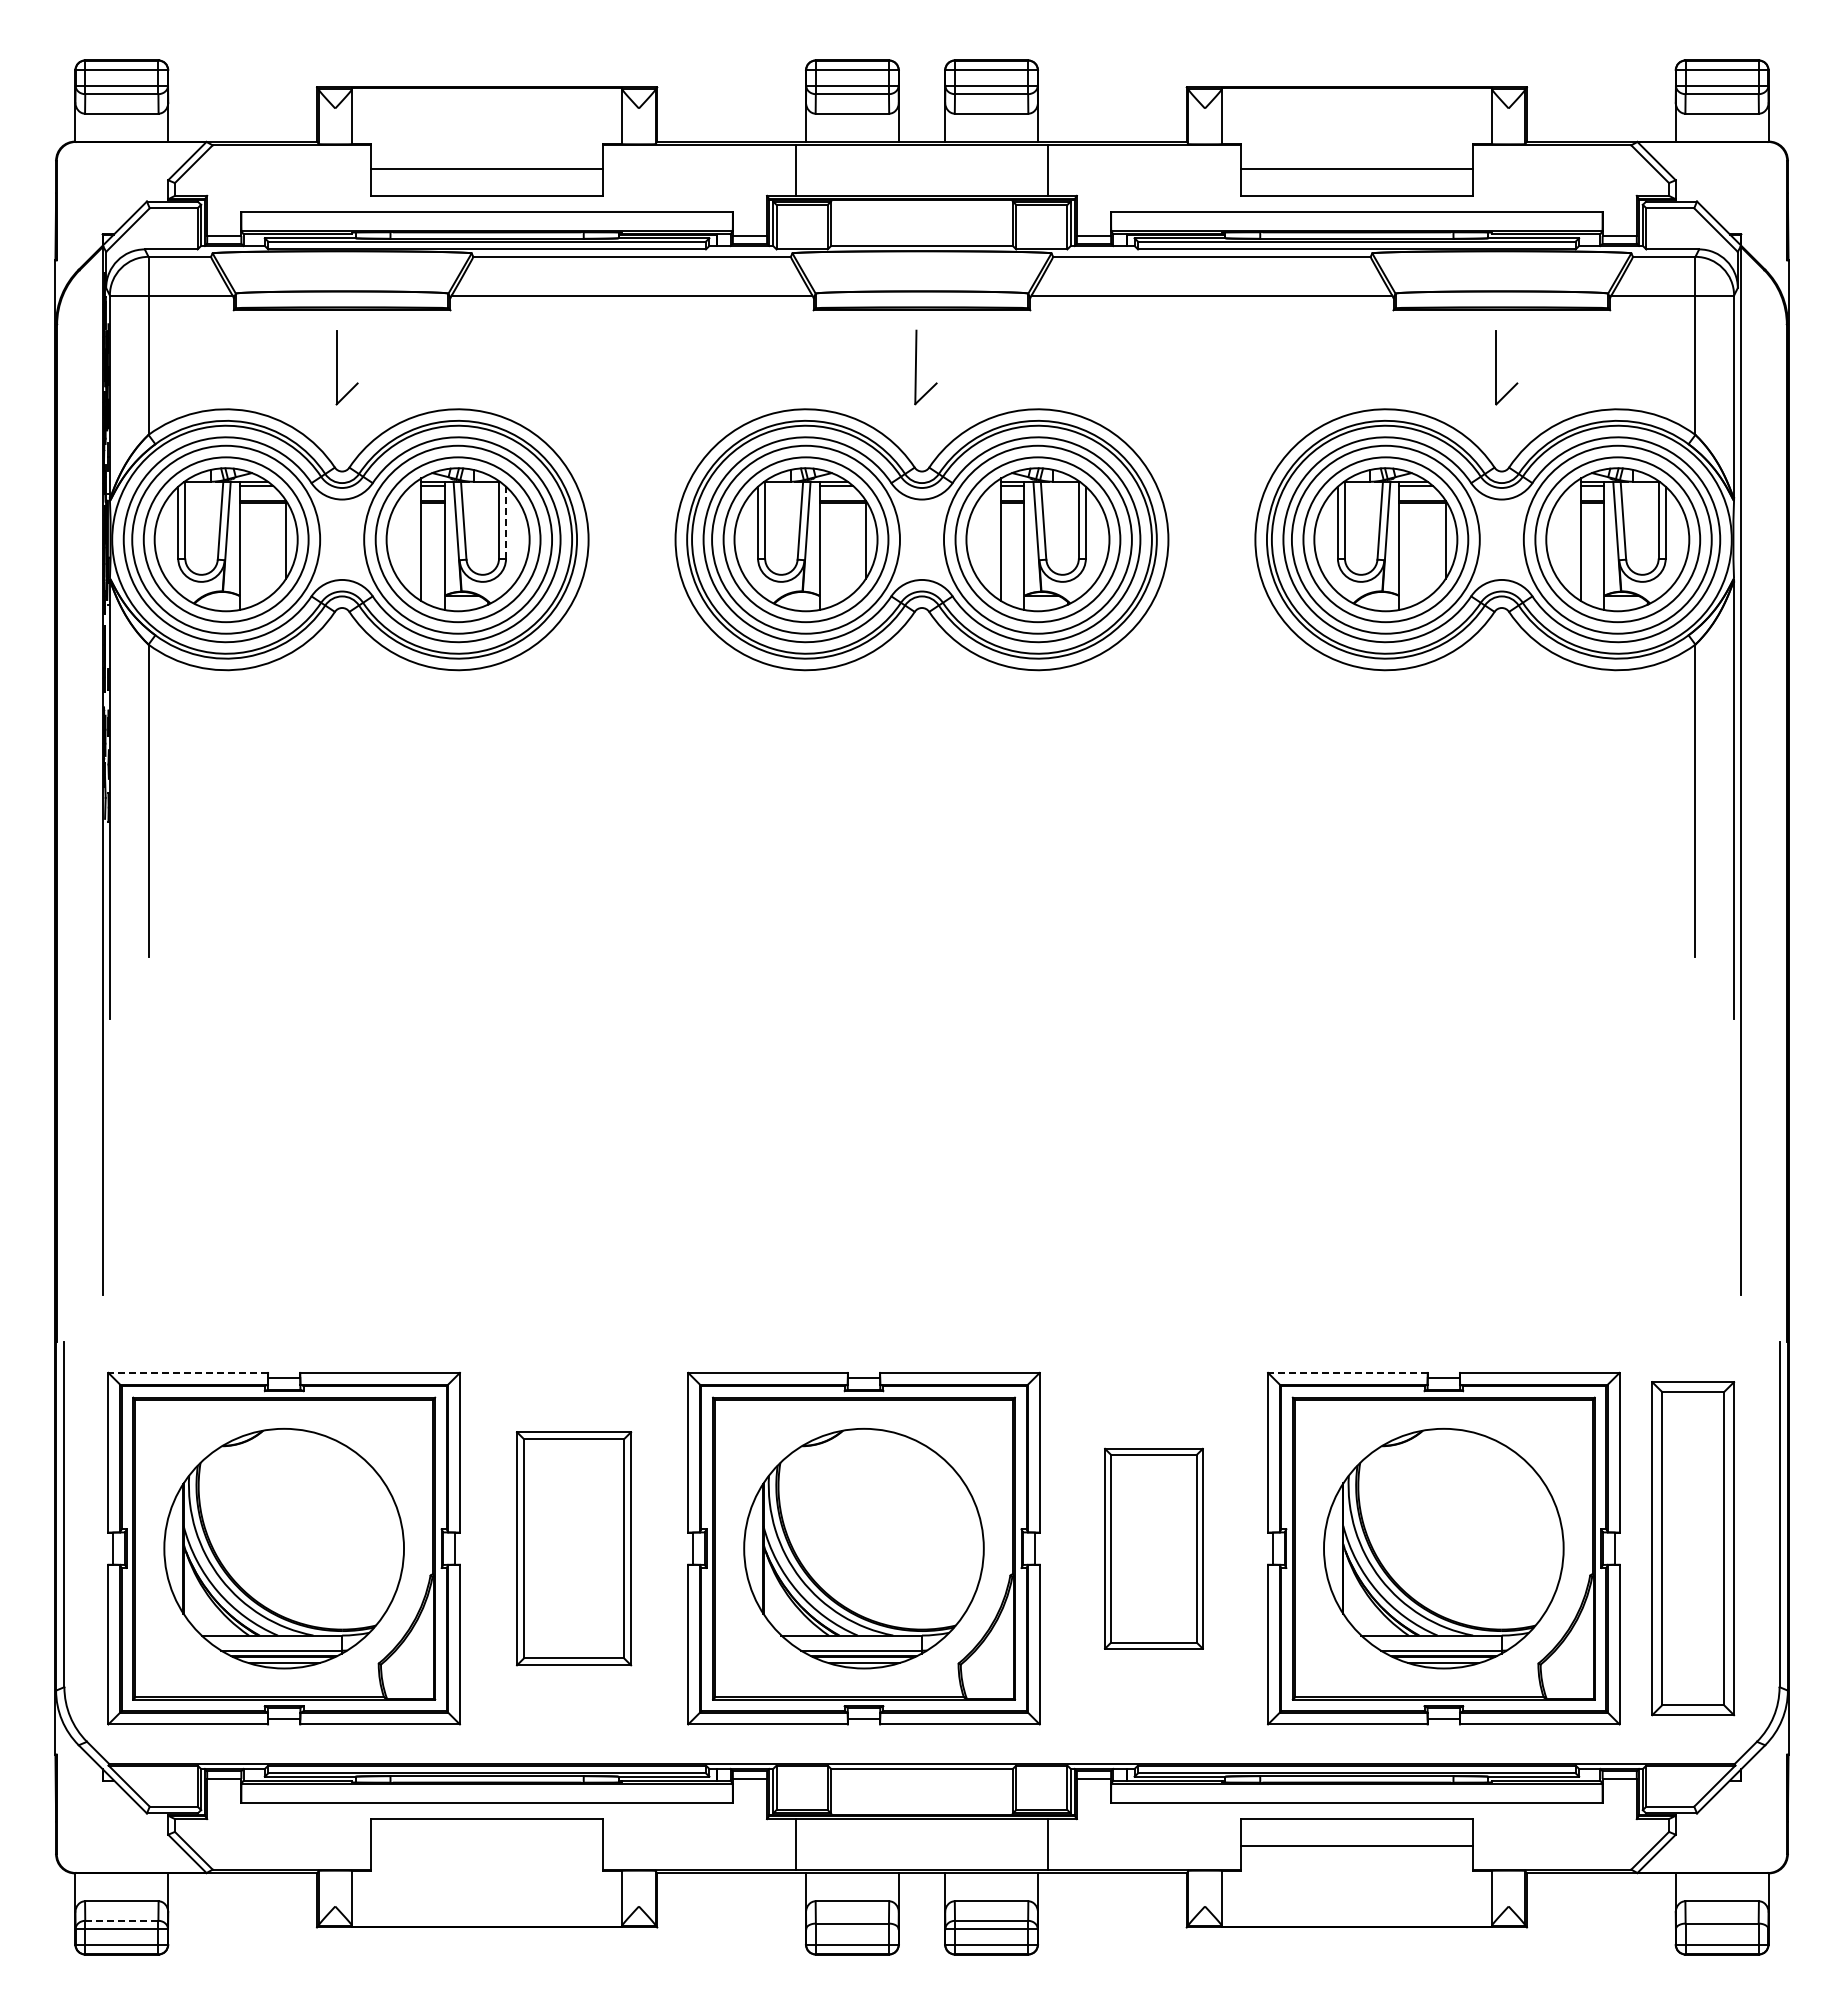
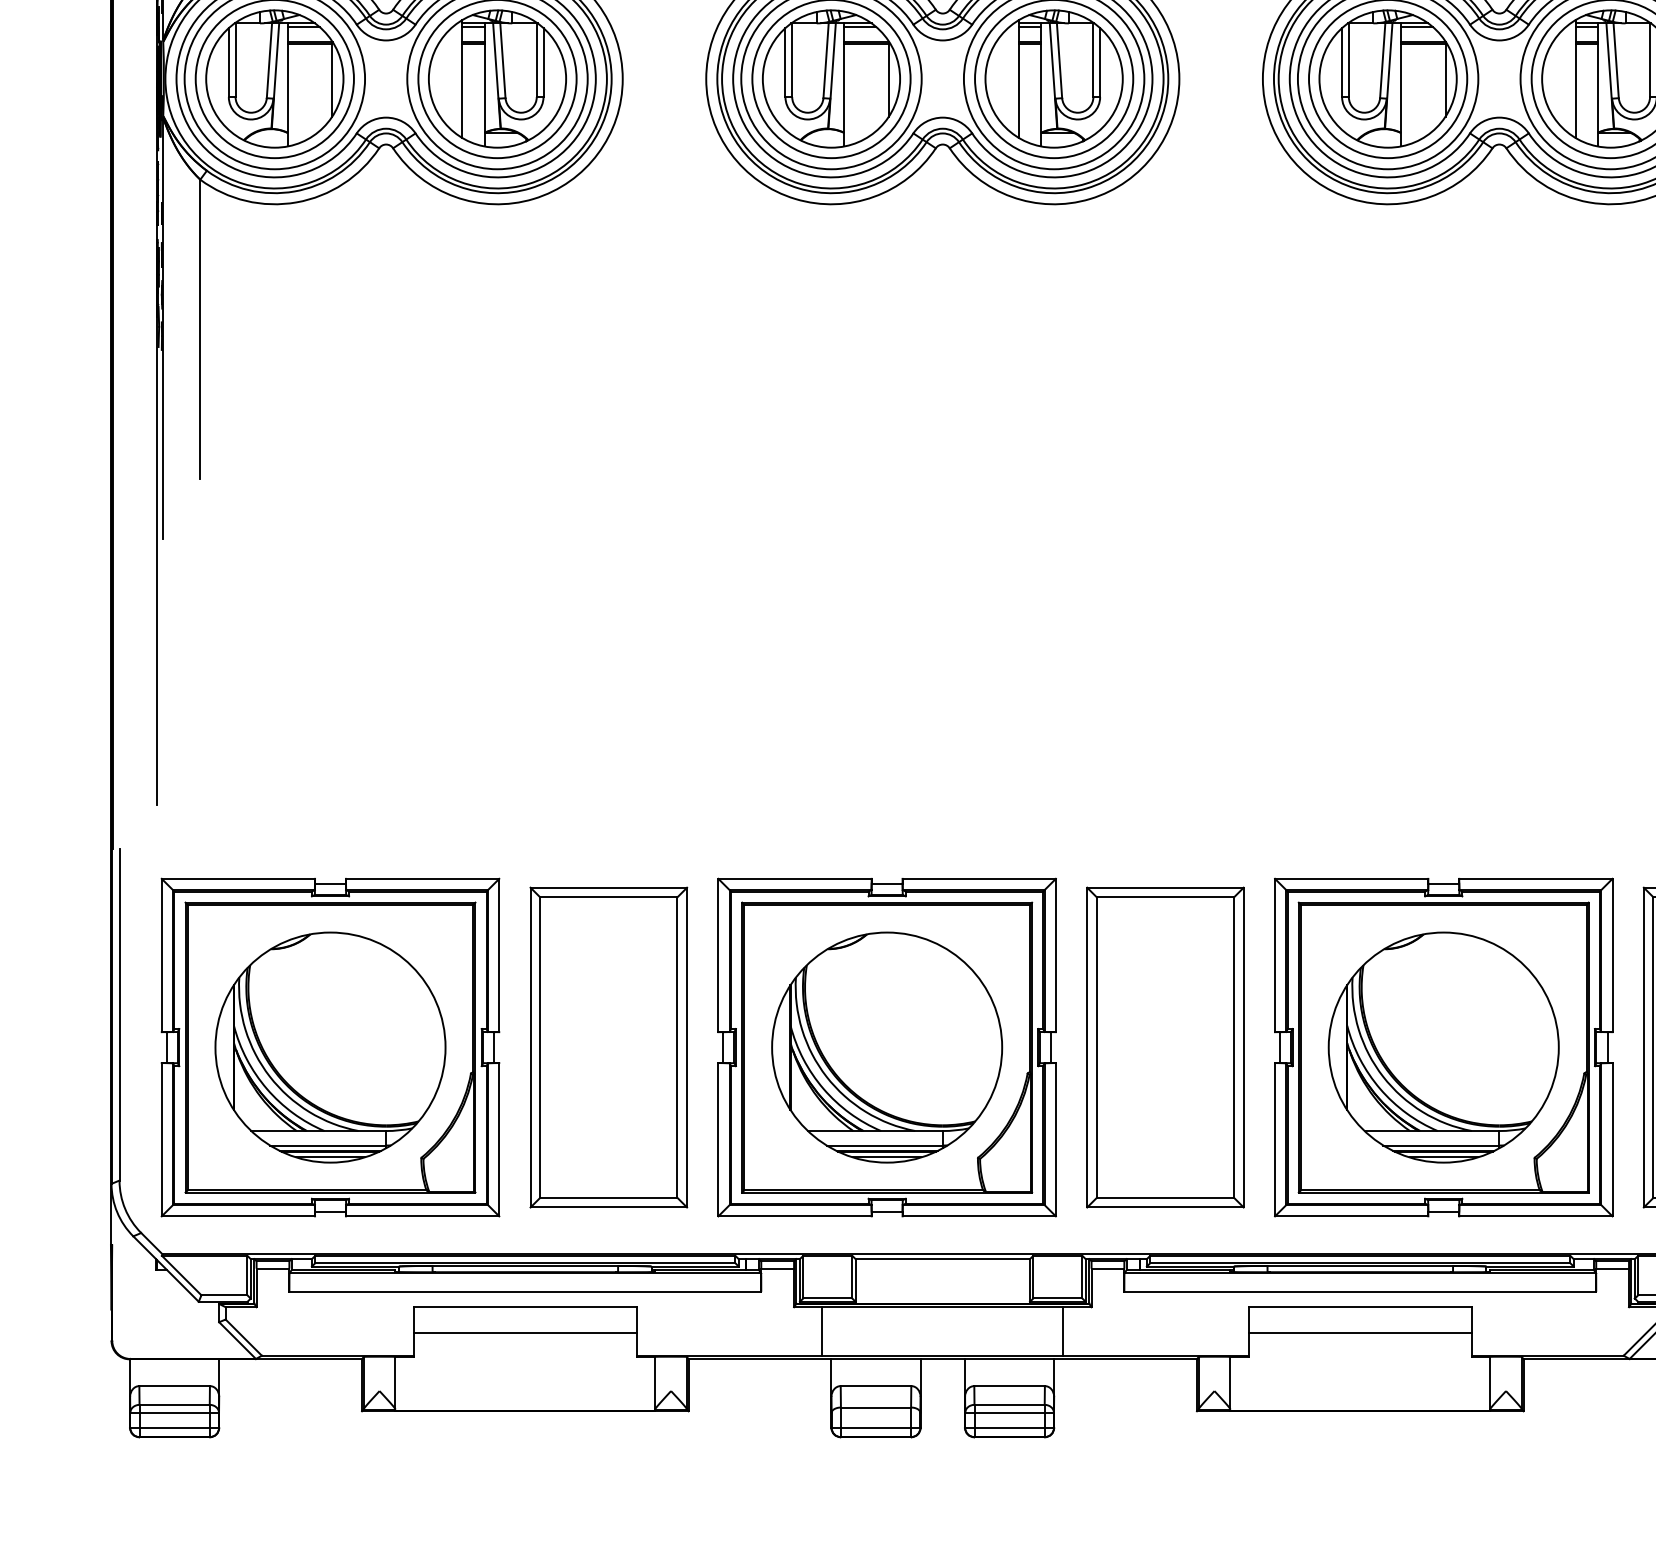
line: (506, 522) -> (543, 62), dashed -> solid
line: (188, 1372) -> (238, 878), dashed -> solid
line: (1347, 1372) -> (1351, 878), dashed -> solid
part: (573, 1548) -> (608, 1047), size x1.43
part: (1153, 1548) -> (1165, 1047), size x1.67
line: (487, 1846) -> (525, 1333), added
line: (121, 1920) -> (174, 1404), dashed -> solid

